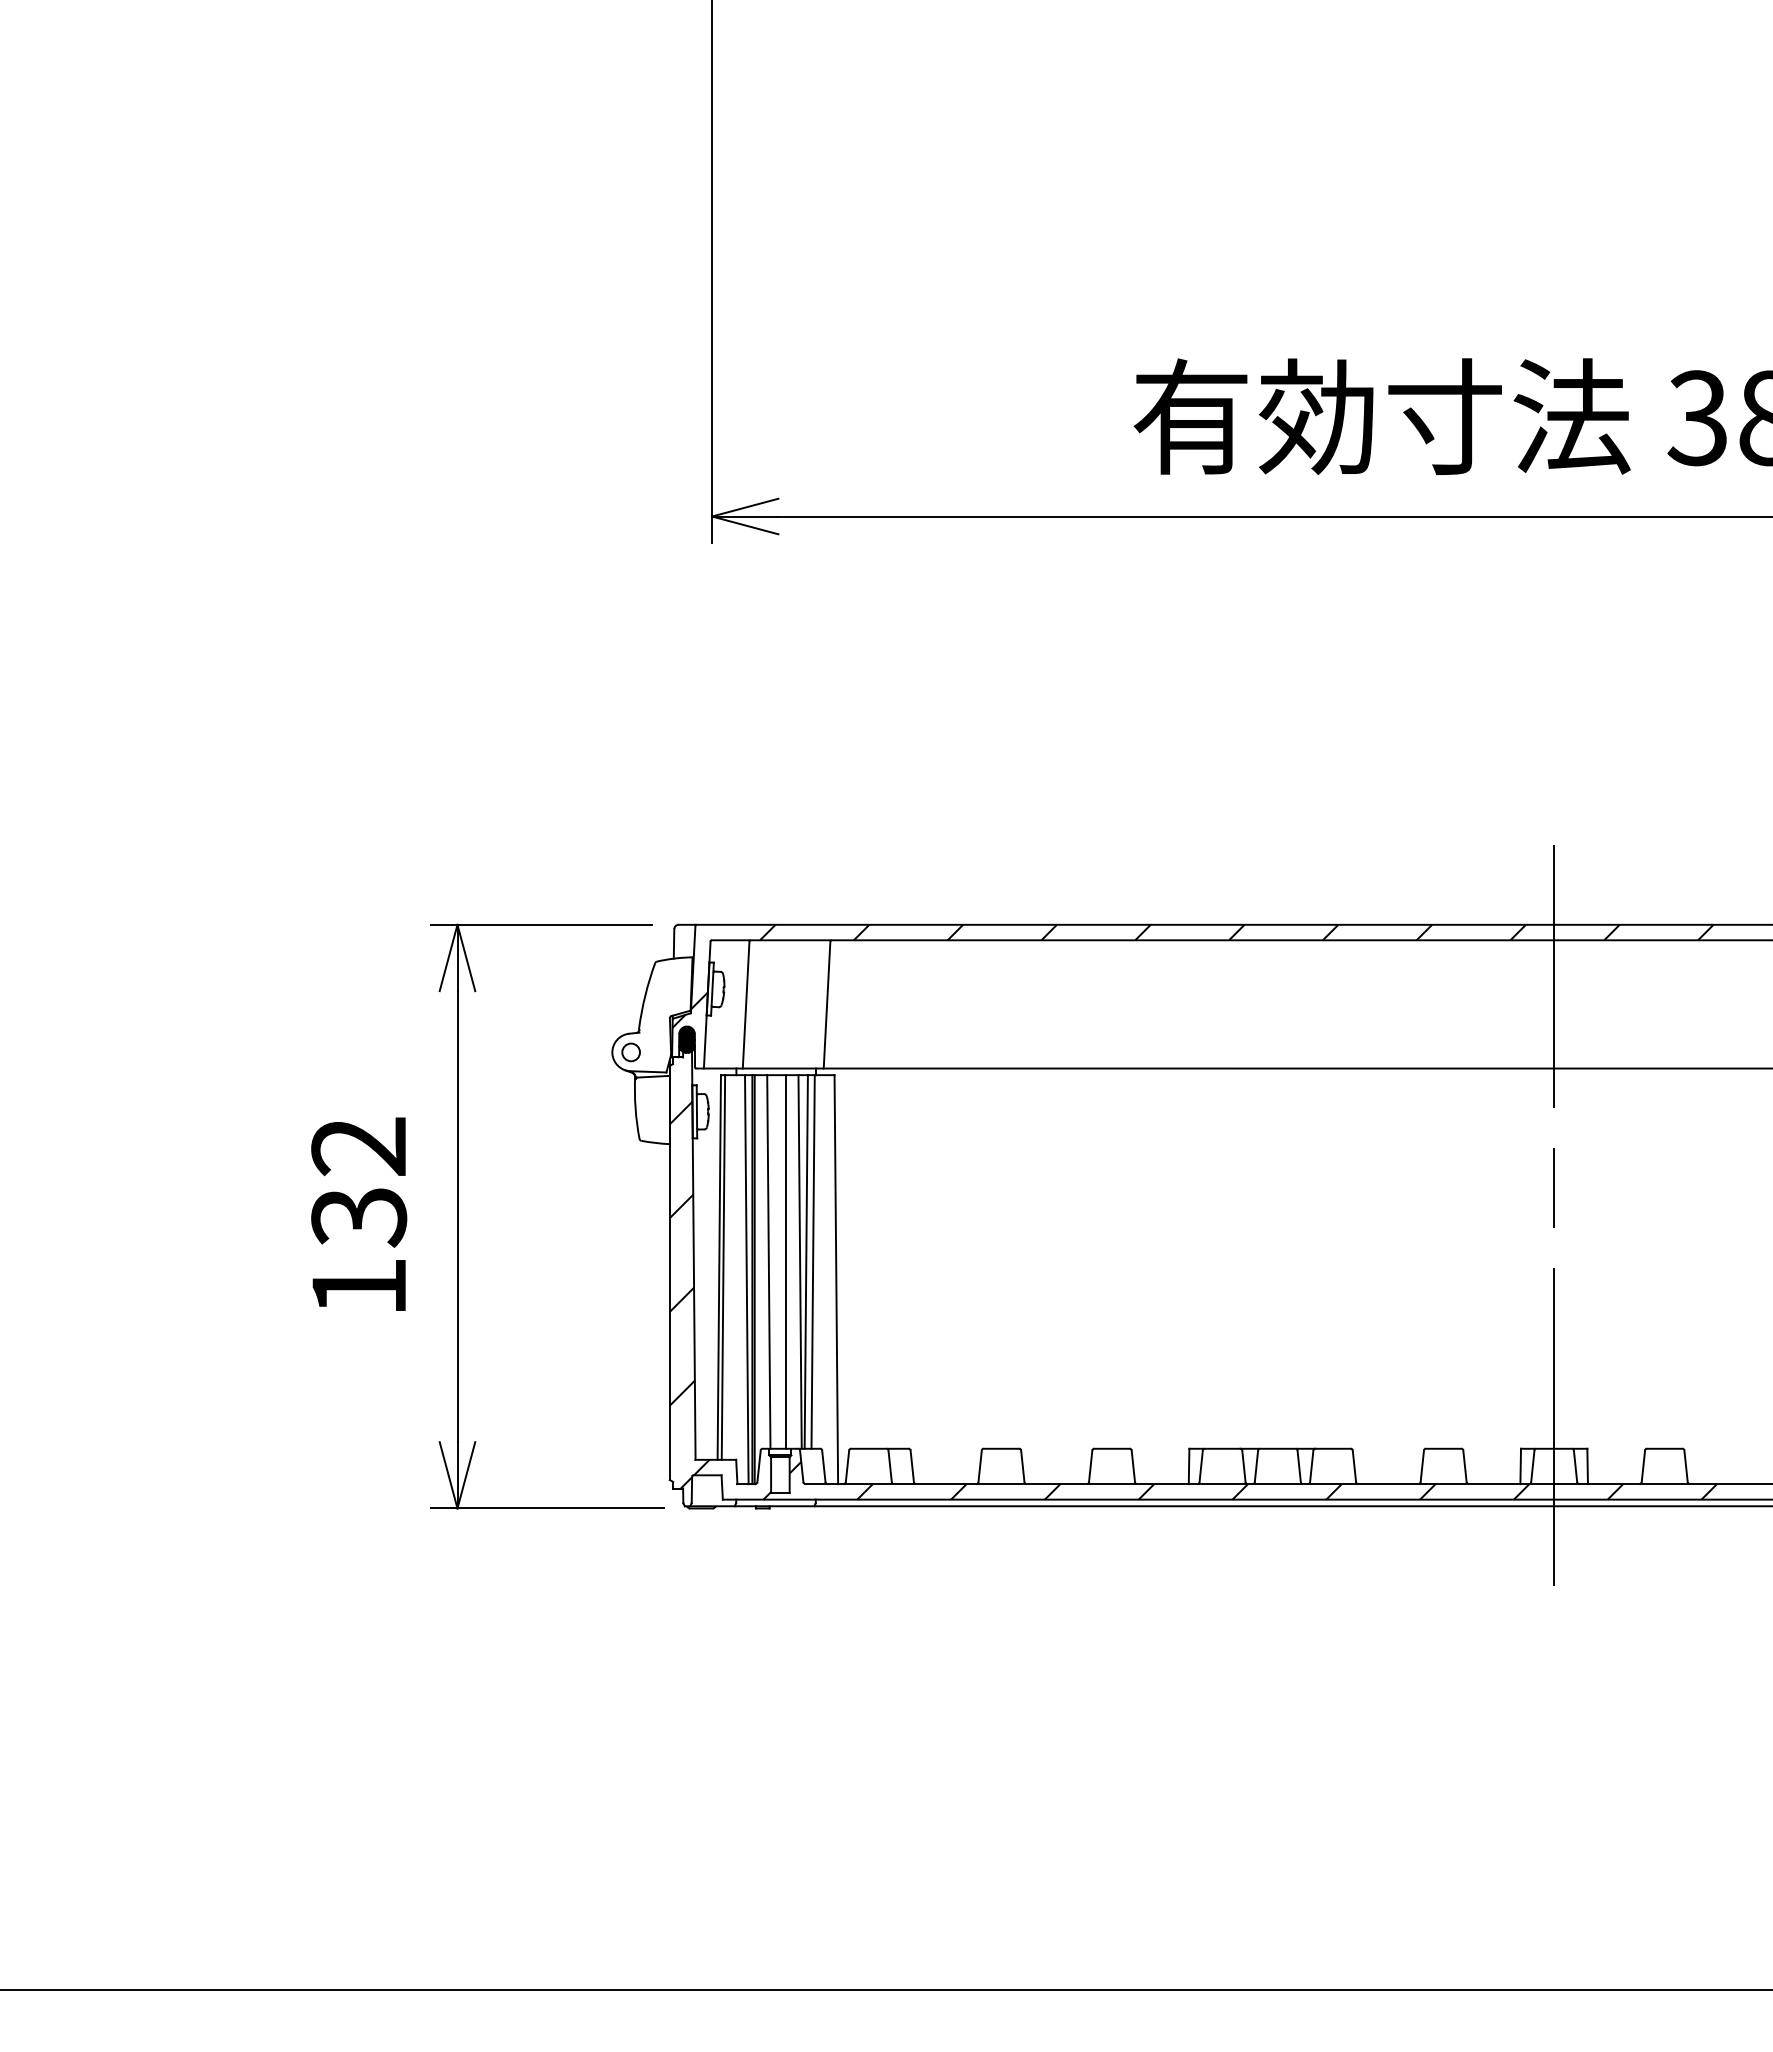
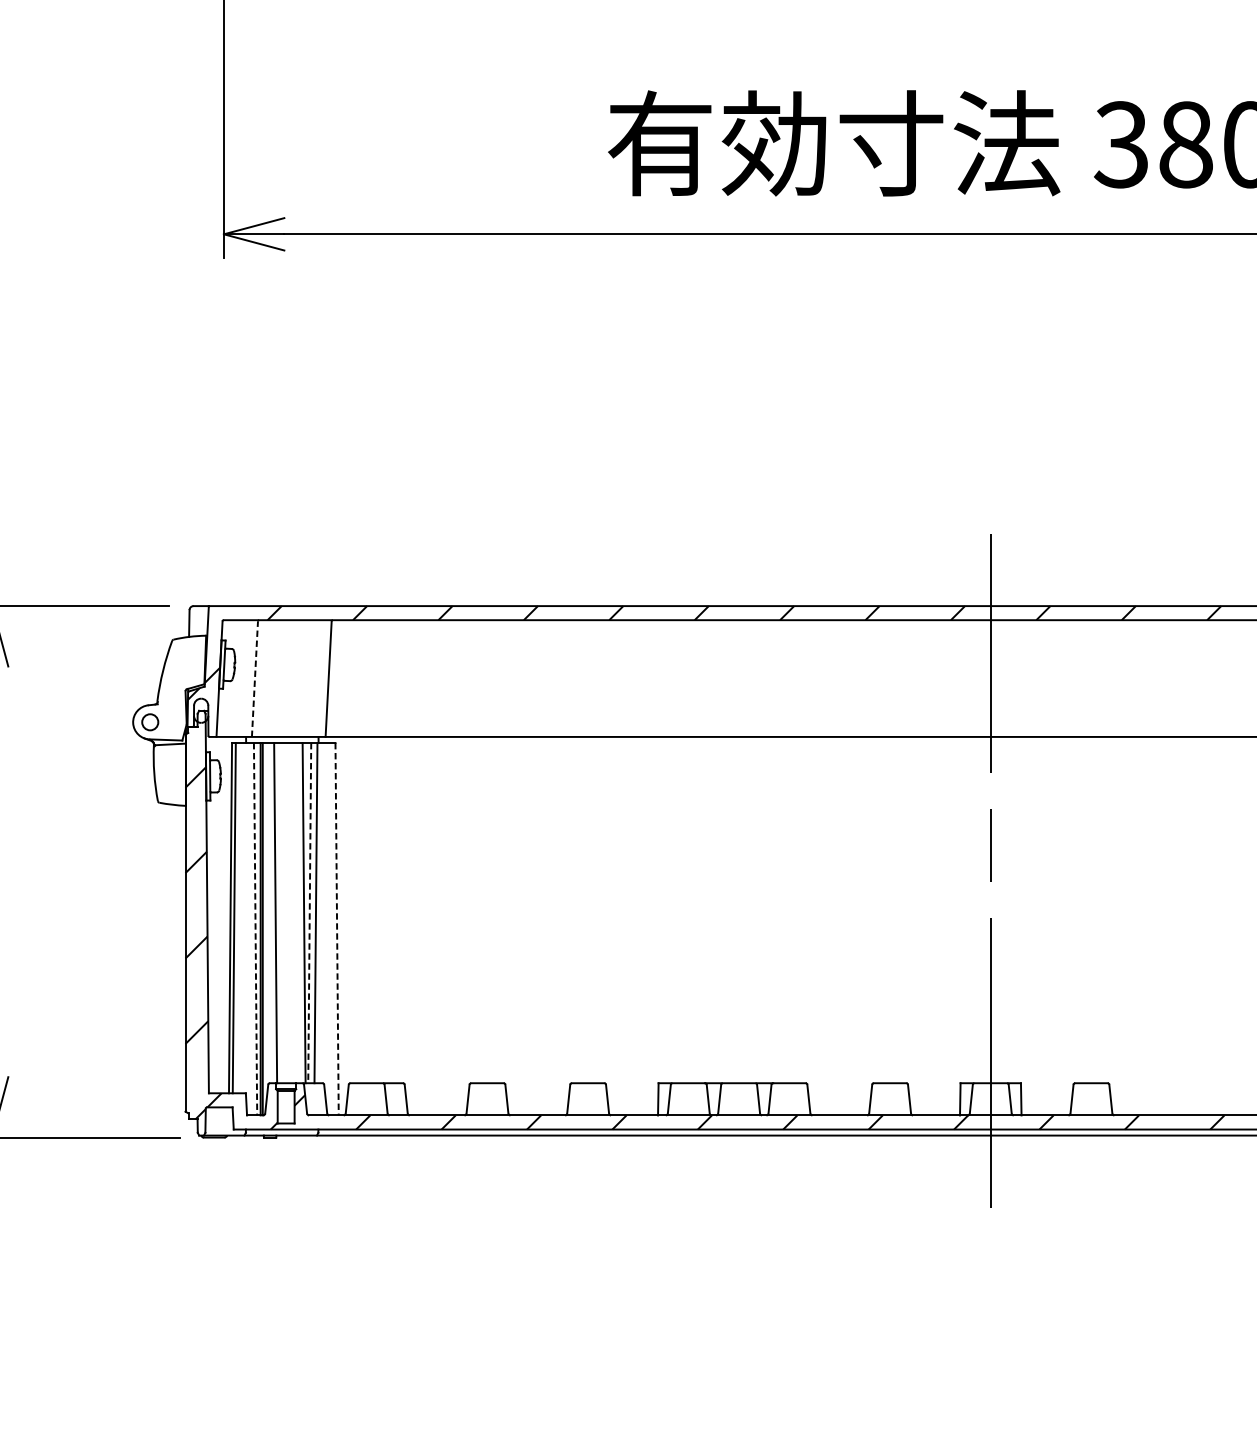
line: (746, 1005) -> (255, 679), solid -> dashed
fill: (686, 1039) -> (200, 710), removed
line: (785, 1261) -> (290, 912), removed
line: (806, 1261) -> (309, 912), solid -> dashed
line: (746, 1279) -> (255, 929), solid -> dashed
line: (836, 1279) -> (337, 929), solid -> dashed

